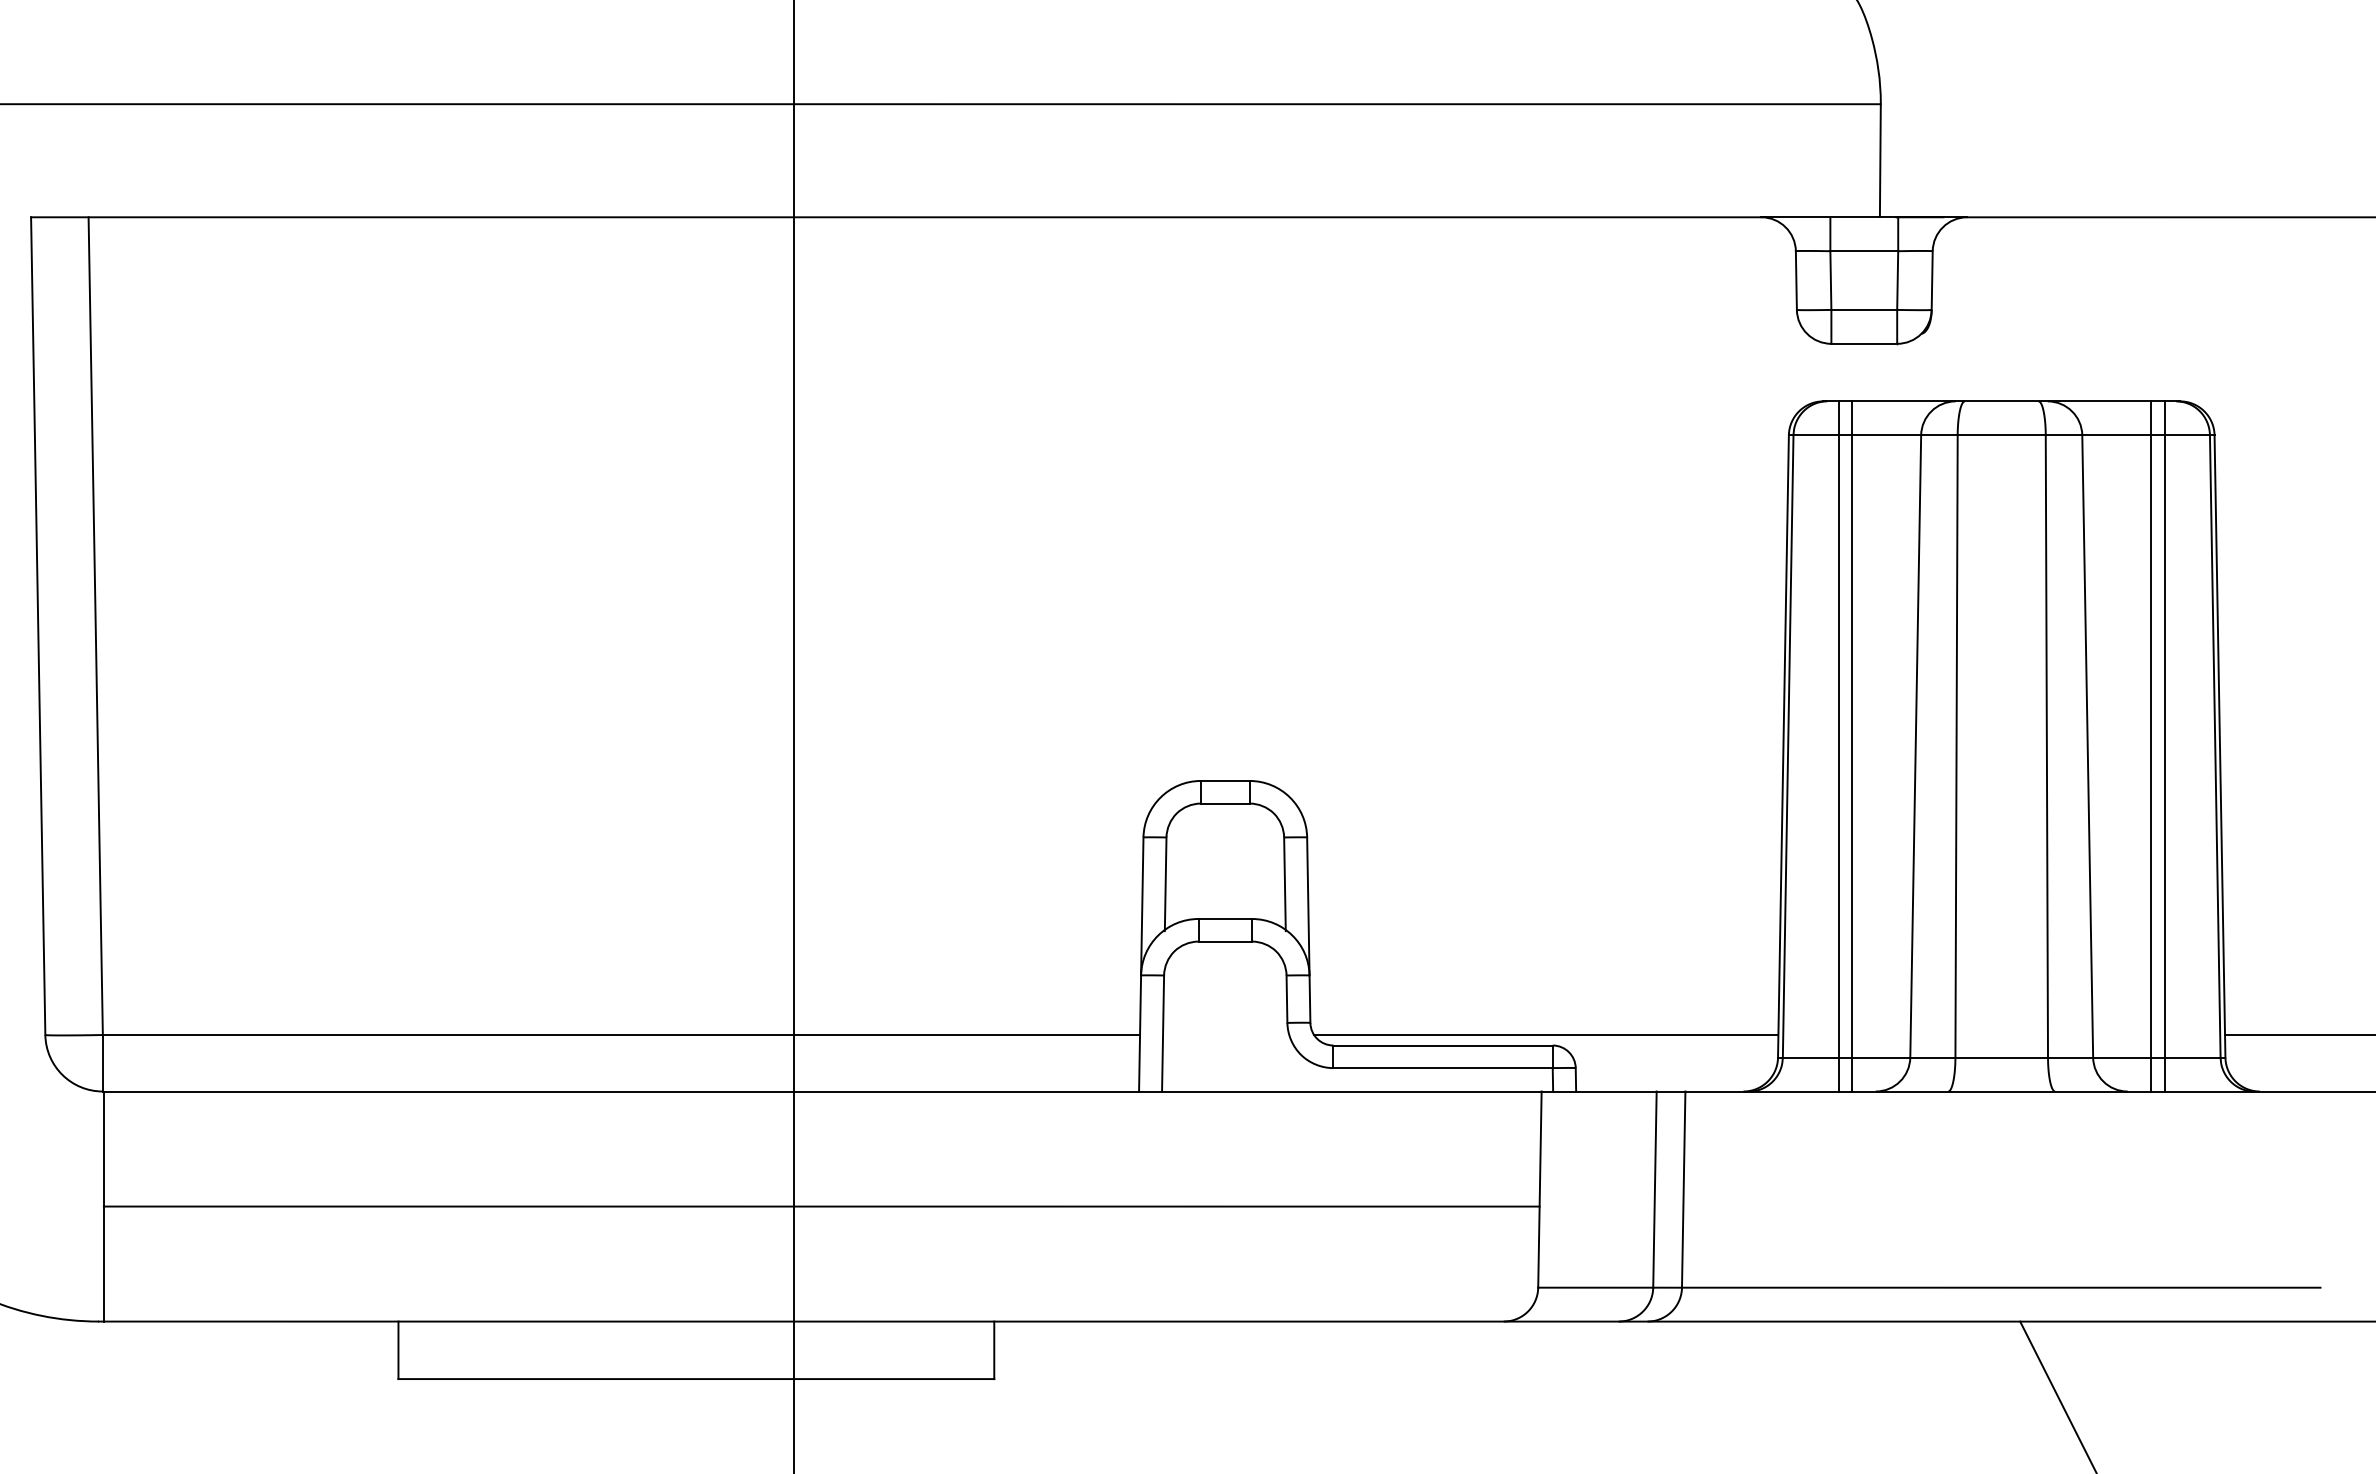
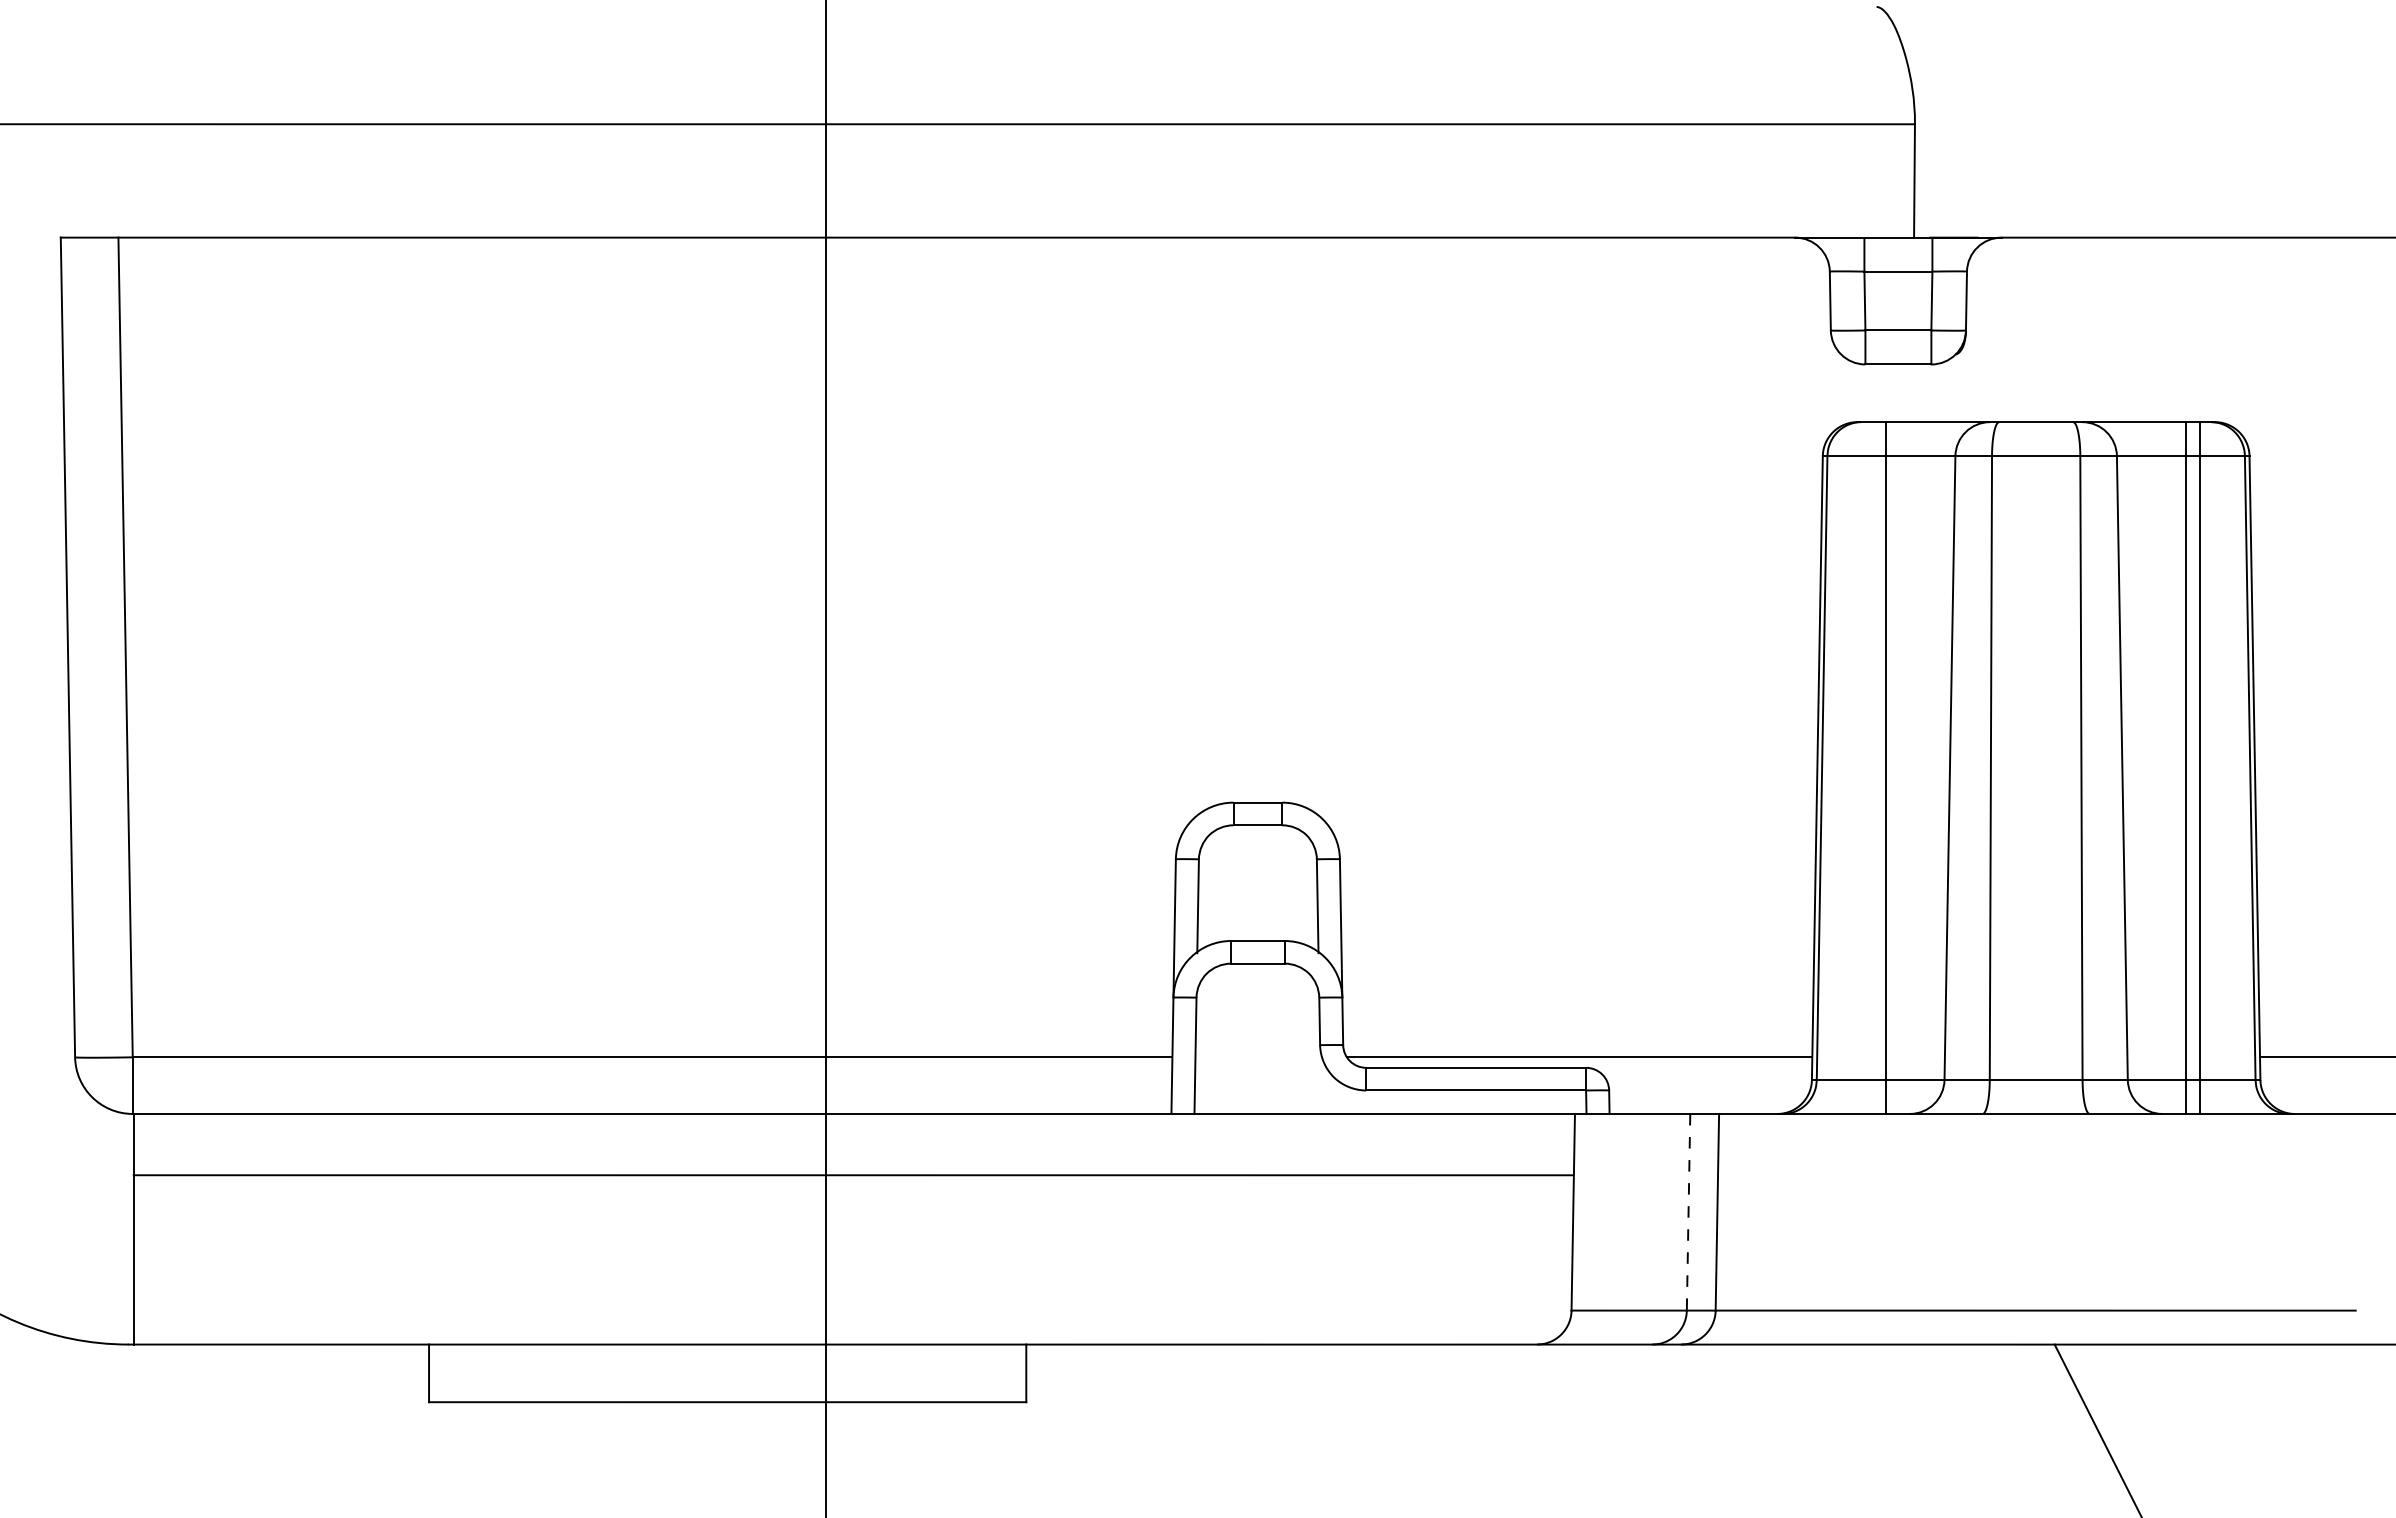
line: (1838, 745) -> (1872, 767), removed
line: (1654, 1189) -> (1688, 1212), solid -> dashed
line: (820, 1206) -> (852, 1175), moved

